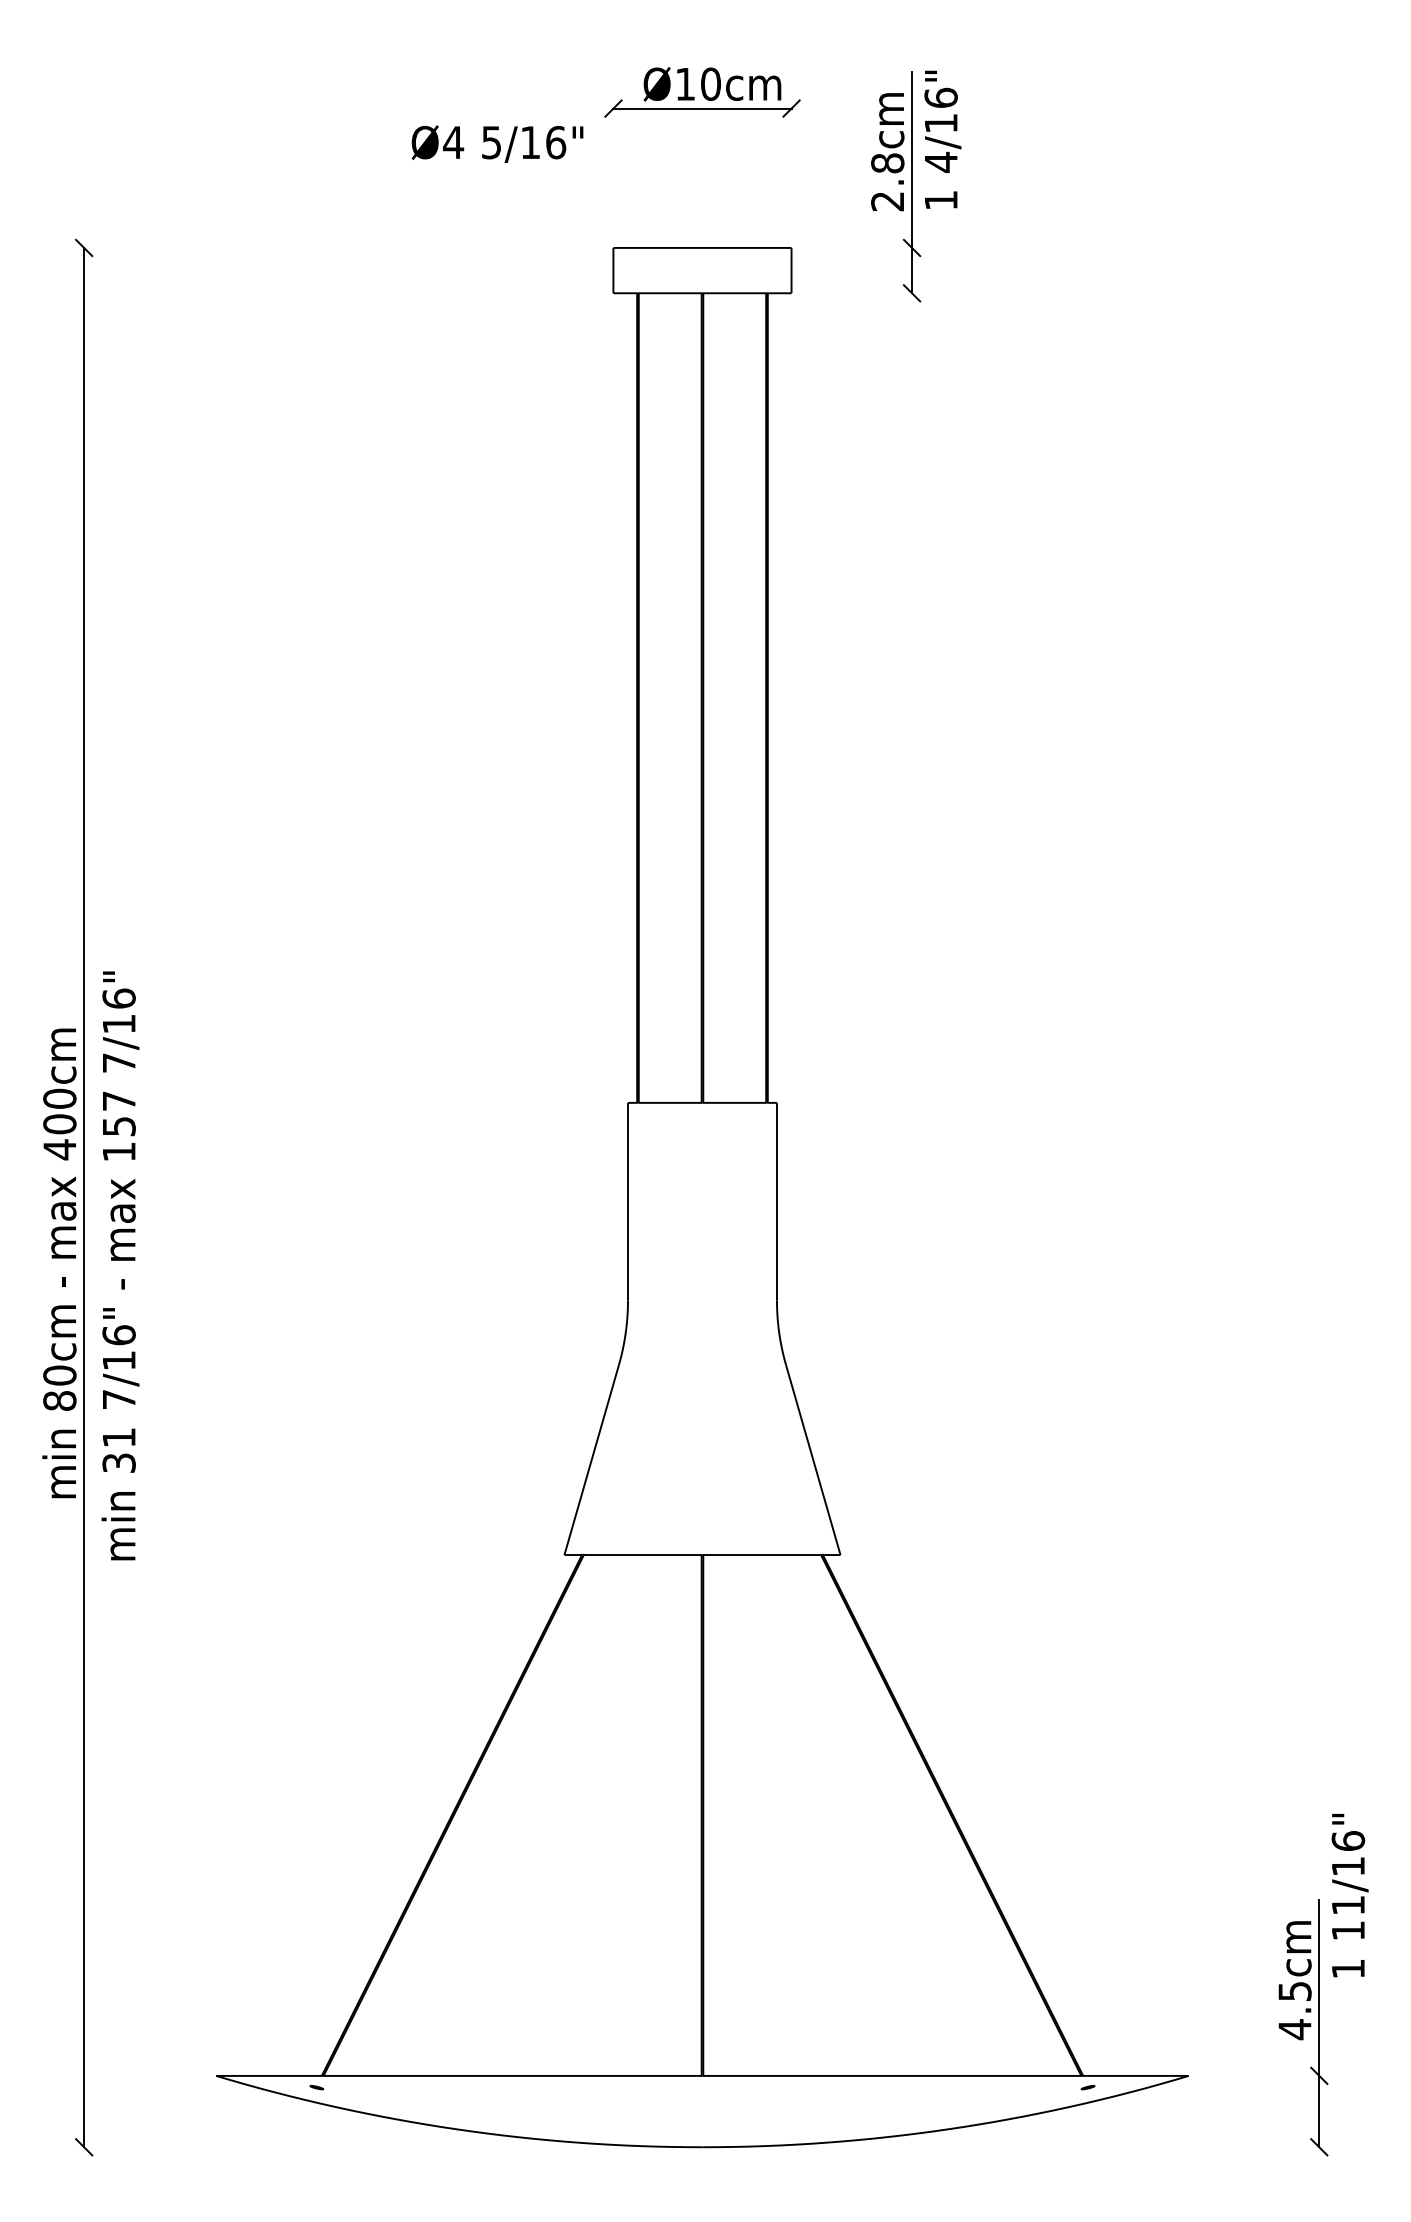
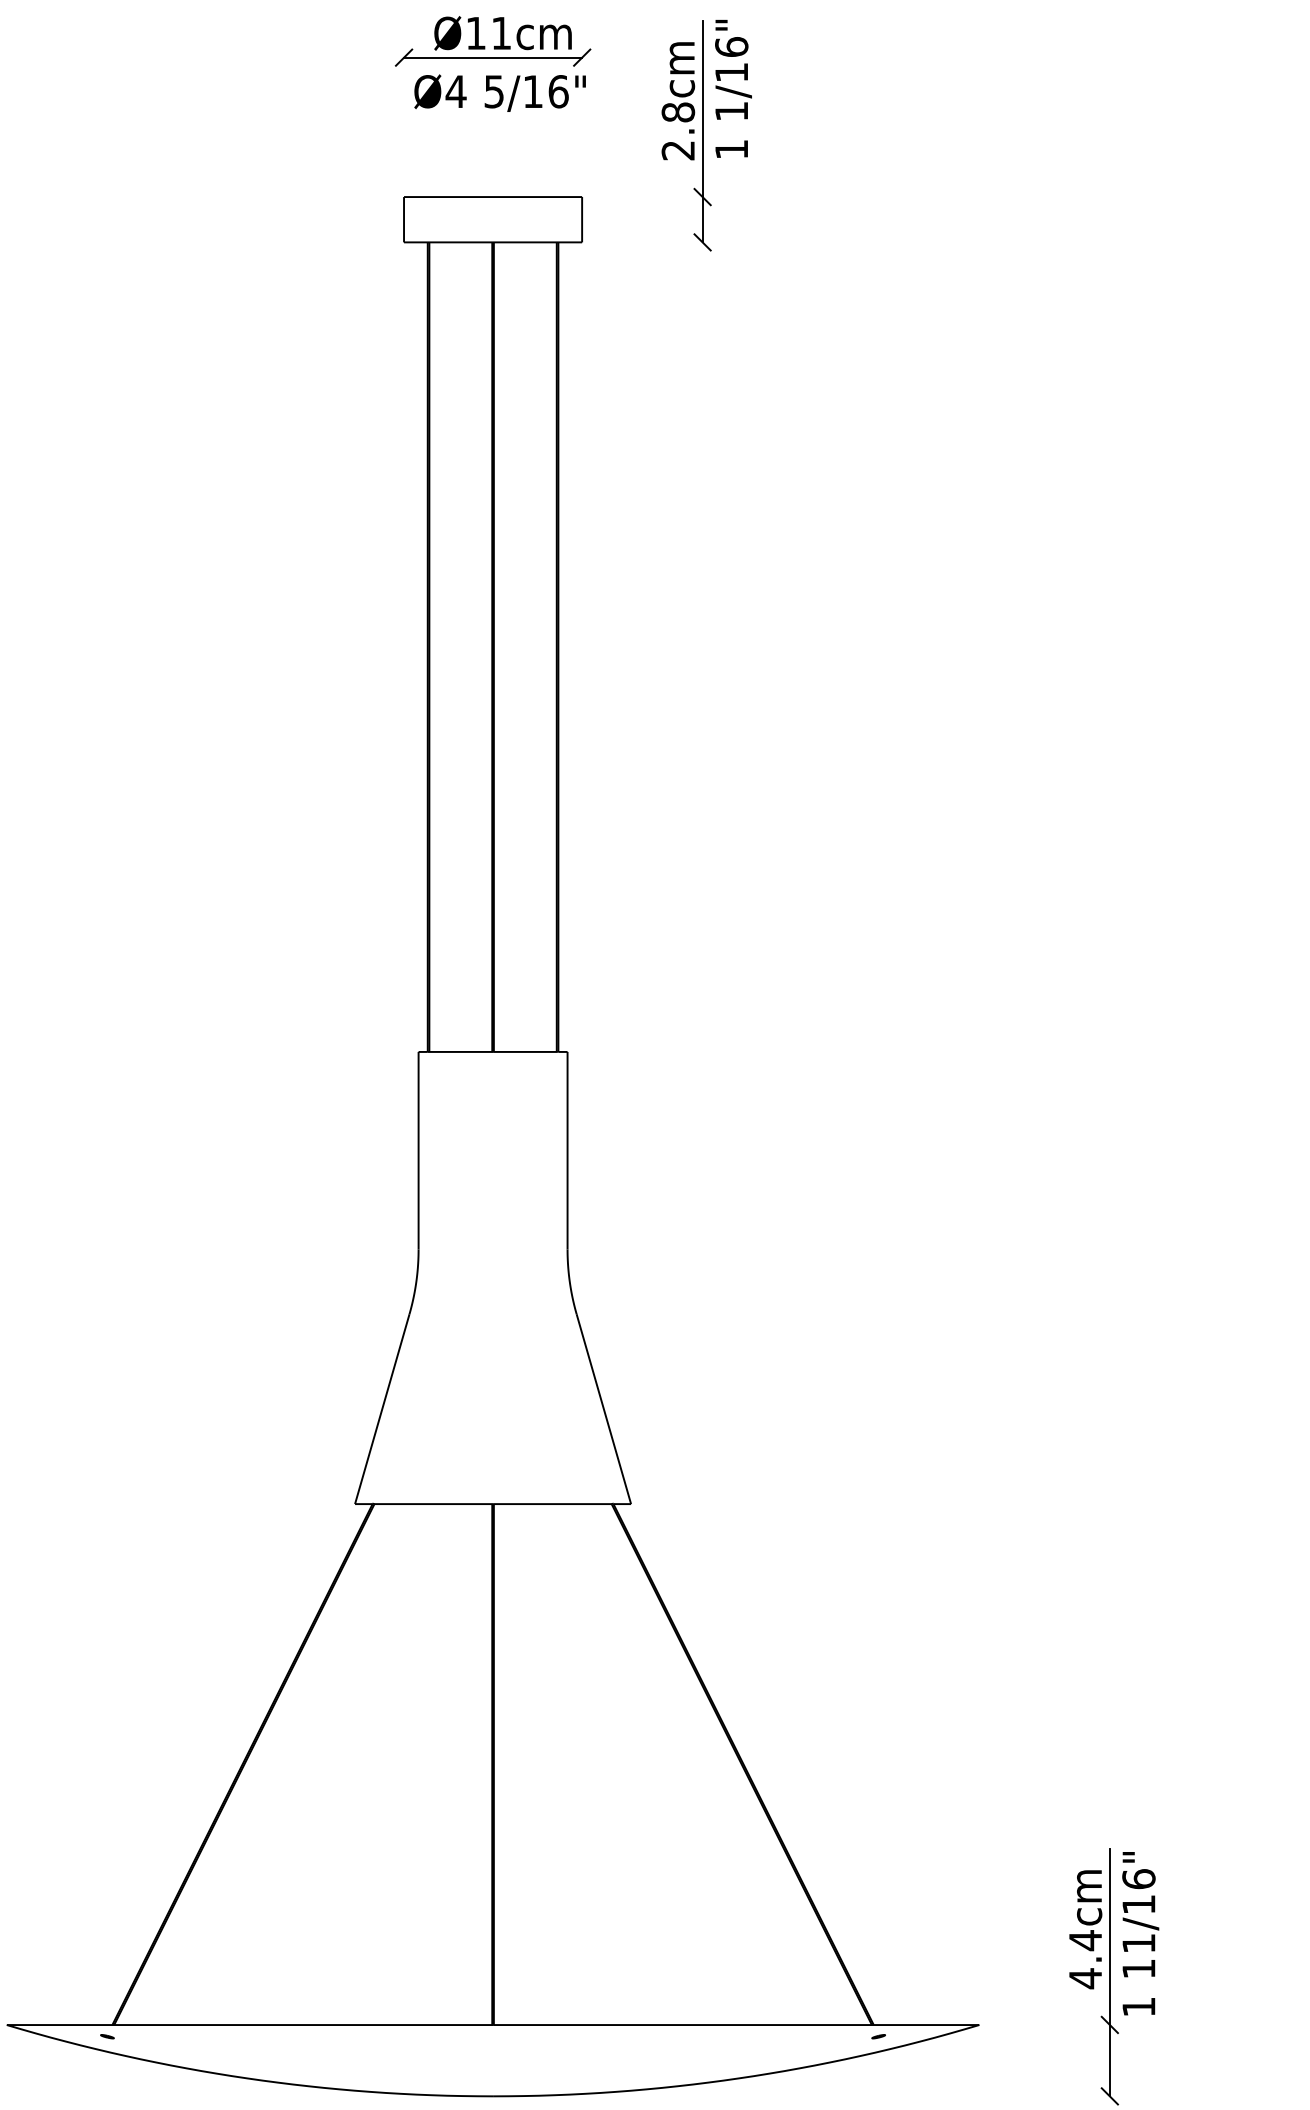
text: (711, 83) -> (502, 32), Ø10cm -> Ø11cm
text: (497, 143) -> (500, 92), moved
text: (941, 162) -> (732, 111), 4/16" -> 1/16"
text: (1349, 1895) -> (1140, 1933), moved
text: (1294, 1991) -> (1085, 1940), 4.5cm -> 4.4cm

